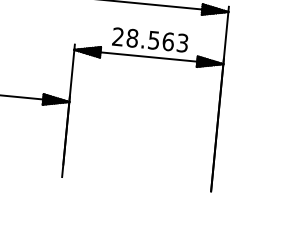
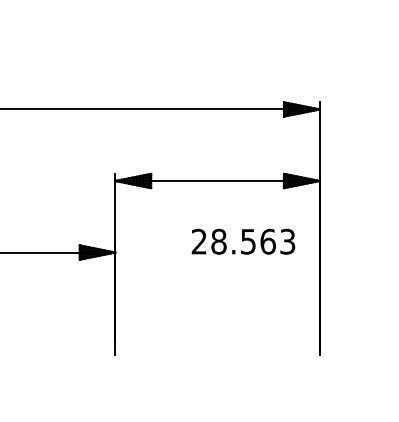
text: (150, 39) -> (243, 241), moved

